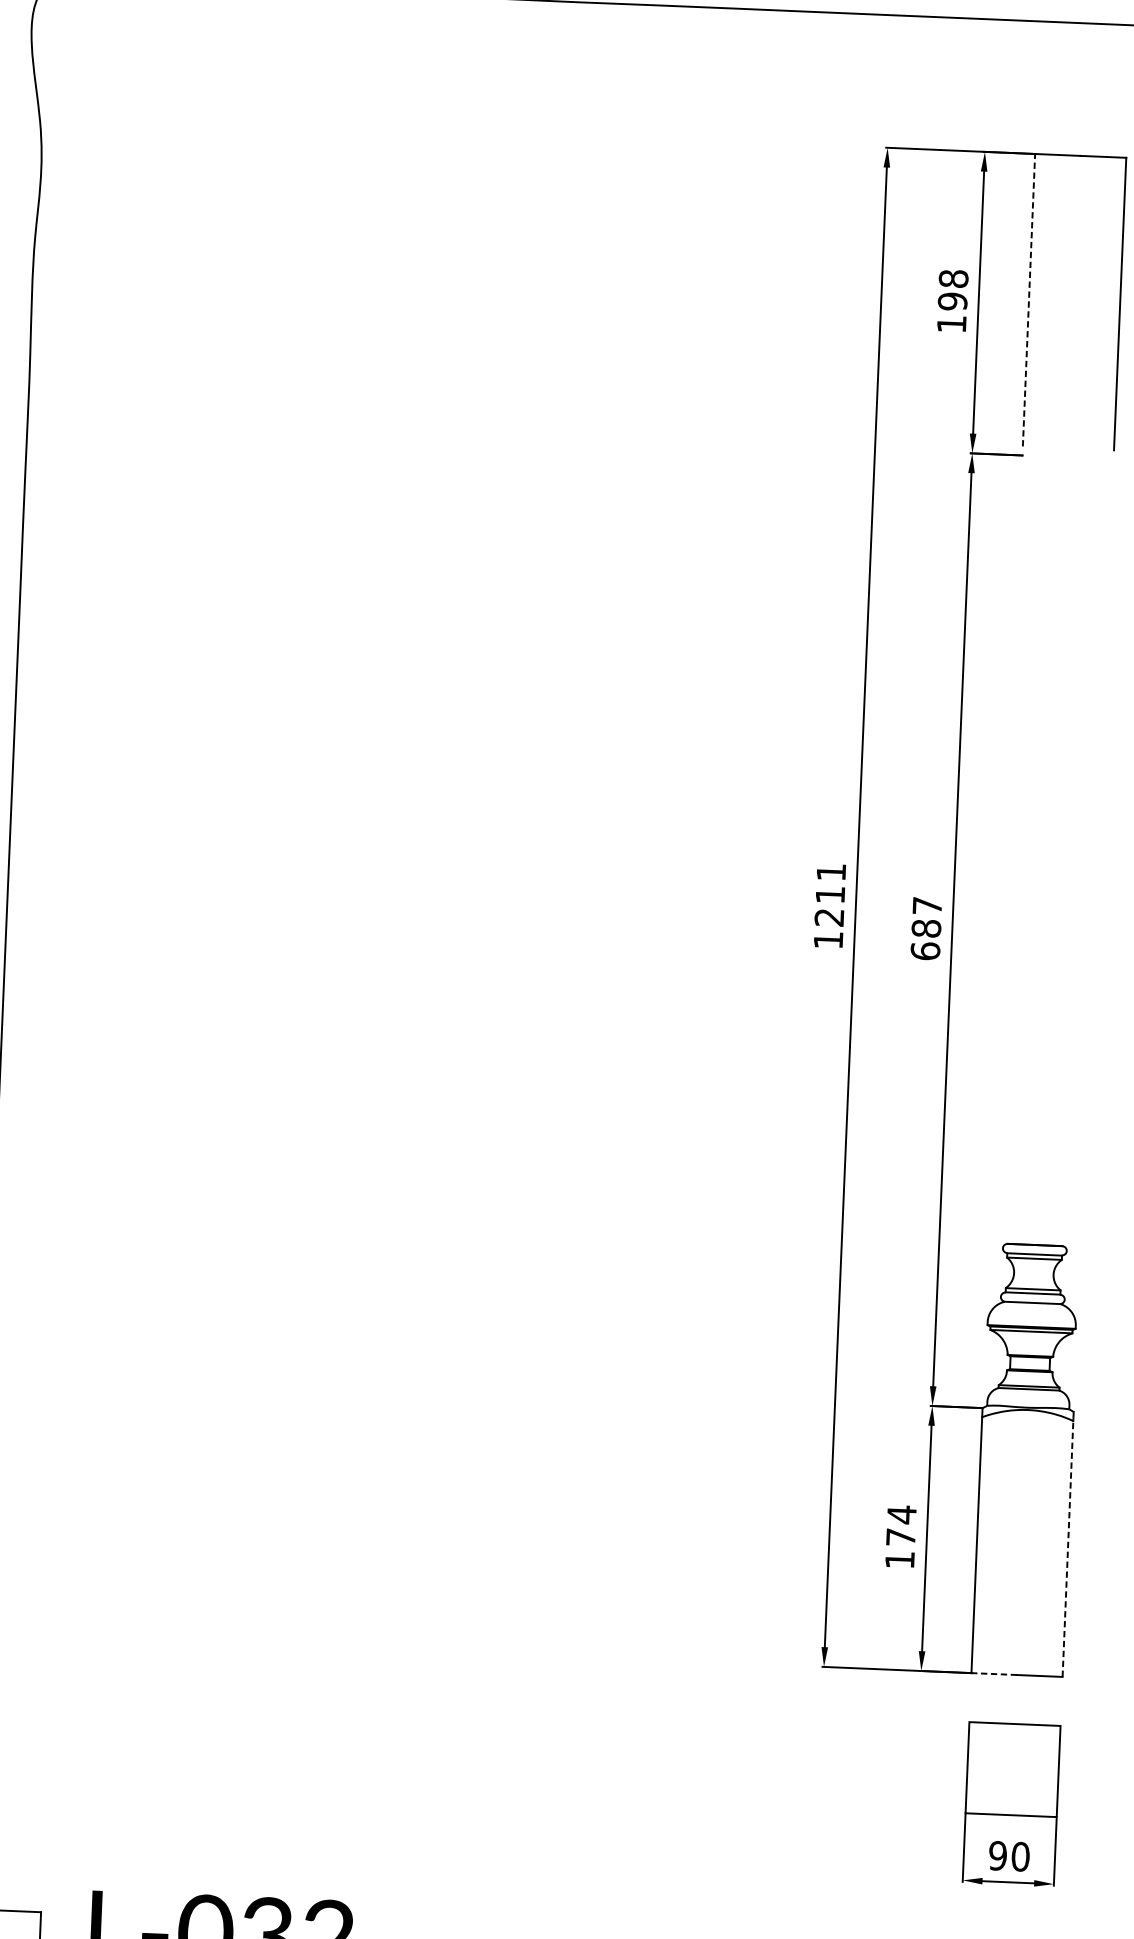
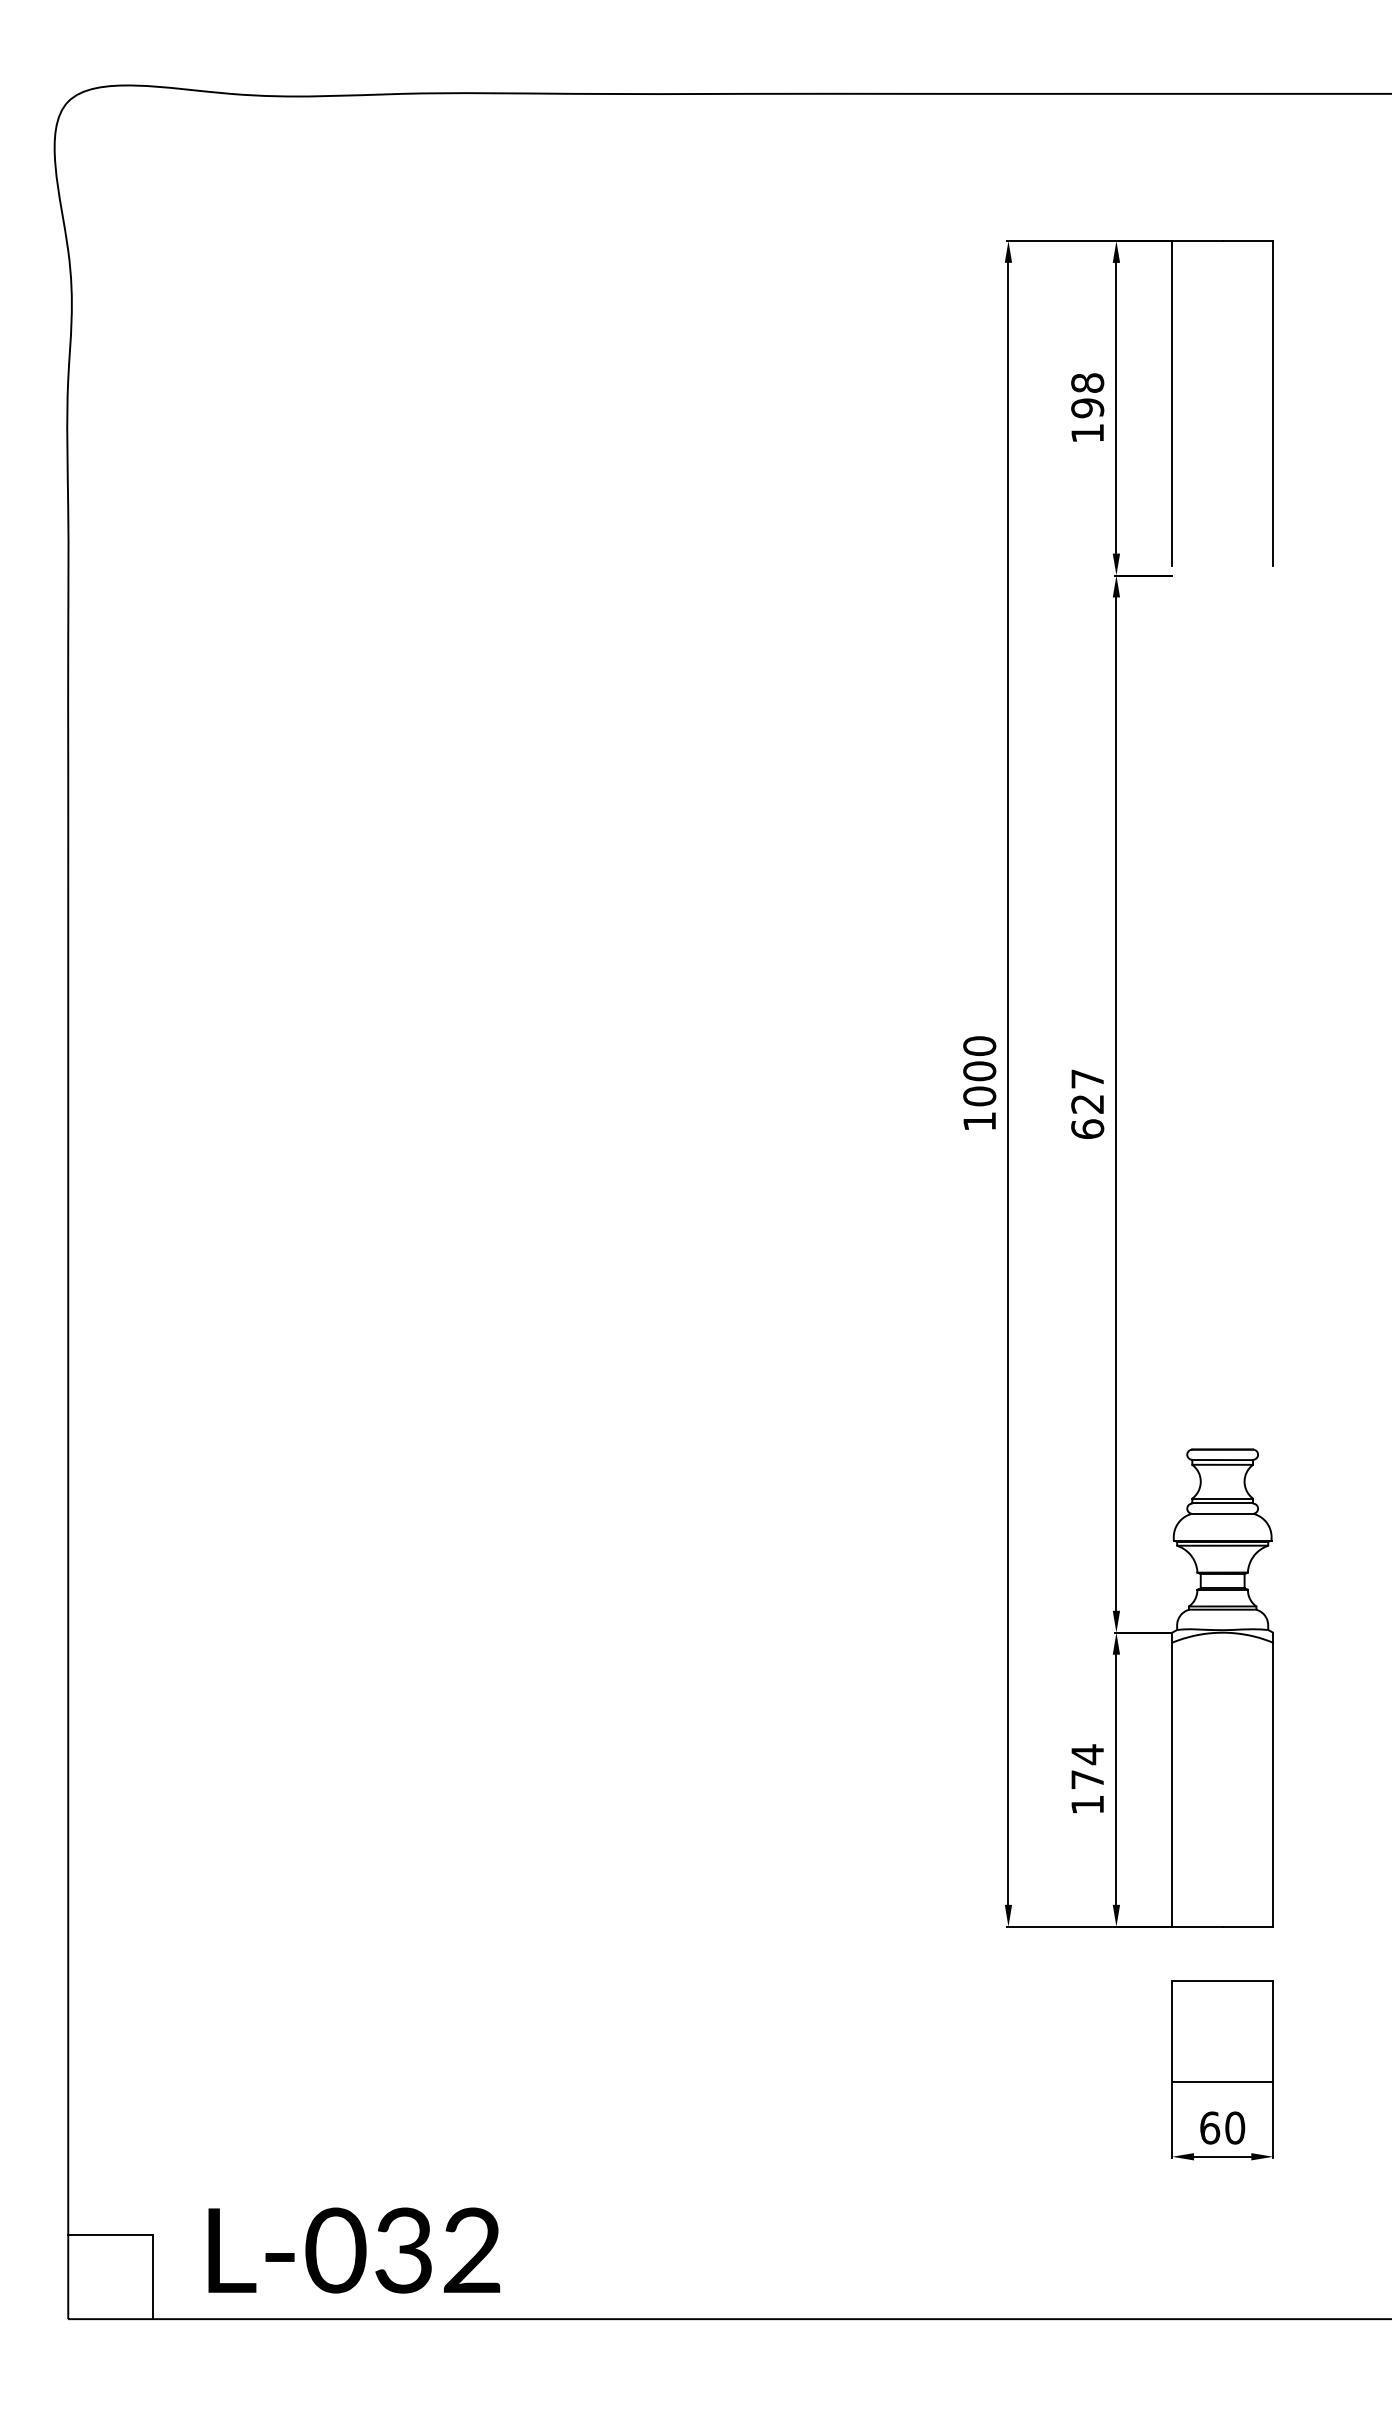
line: (1029, 299) -> (1172, 402), dashed -> solid
text: (830, 895) -> (979, 1071), 1211 -> 1000
text: (926, 928) -> (1087, 1103), 687 -> 627
line: (1068, 1548) -> (1273, 1784), dashed -> solid
line: (993, 1673) -> (1196, 1926), dashed -> solid
text: (998, 1855) -> (1210, 2127), 90 -> 60

